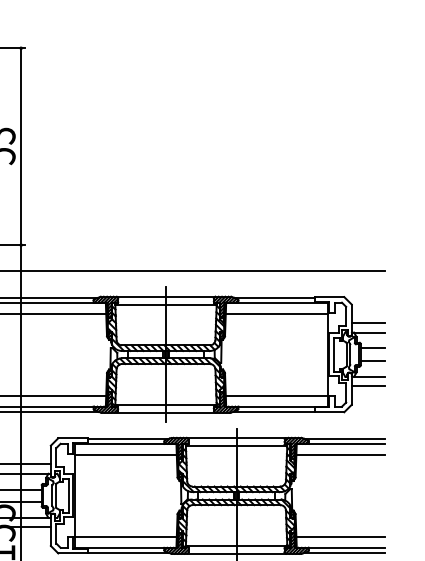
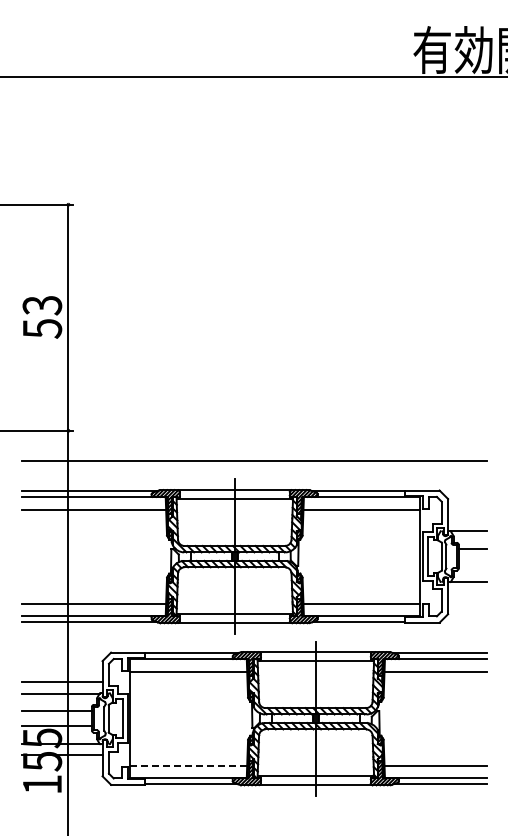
line: (368, 323) -> (467, 520), removed
line: (372, 360) -> (472, 563), removed
line: (368, 385) -> (467, 592), removed
line: (125, 536) -> (188, 765), solid -> dashed

